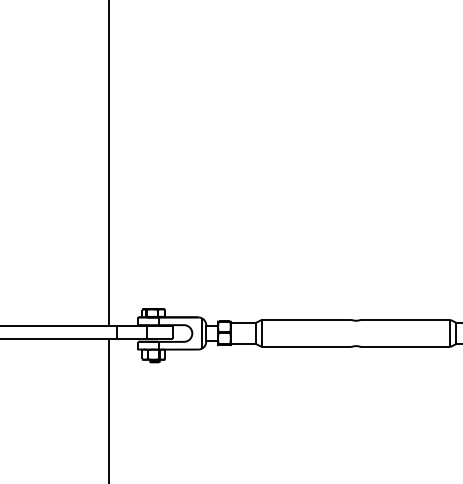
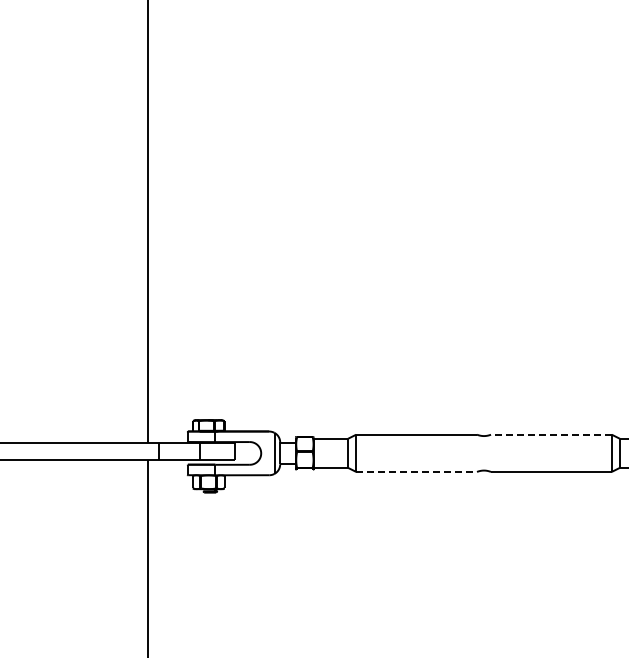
line: (405, 319) -> (550, 434), solid -> dashed
line: (307, 346) -> (417, 471), solid -> dashed

